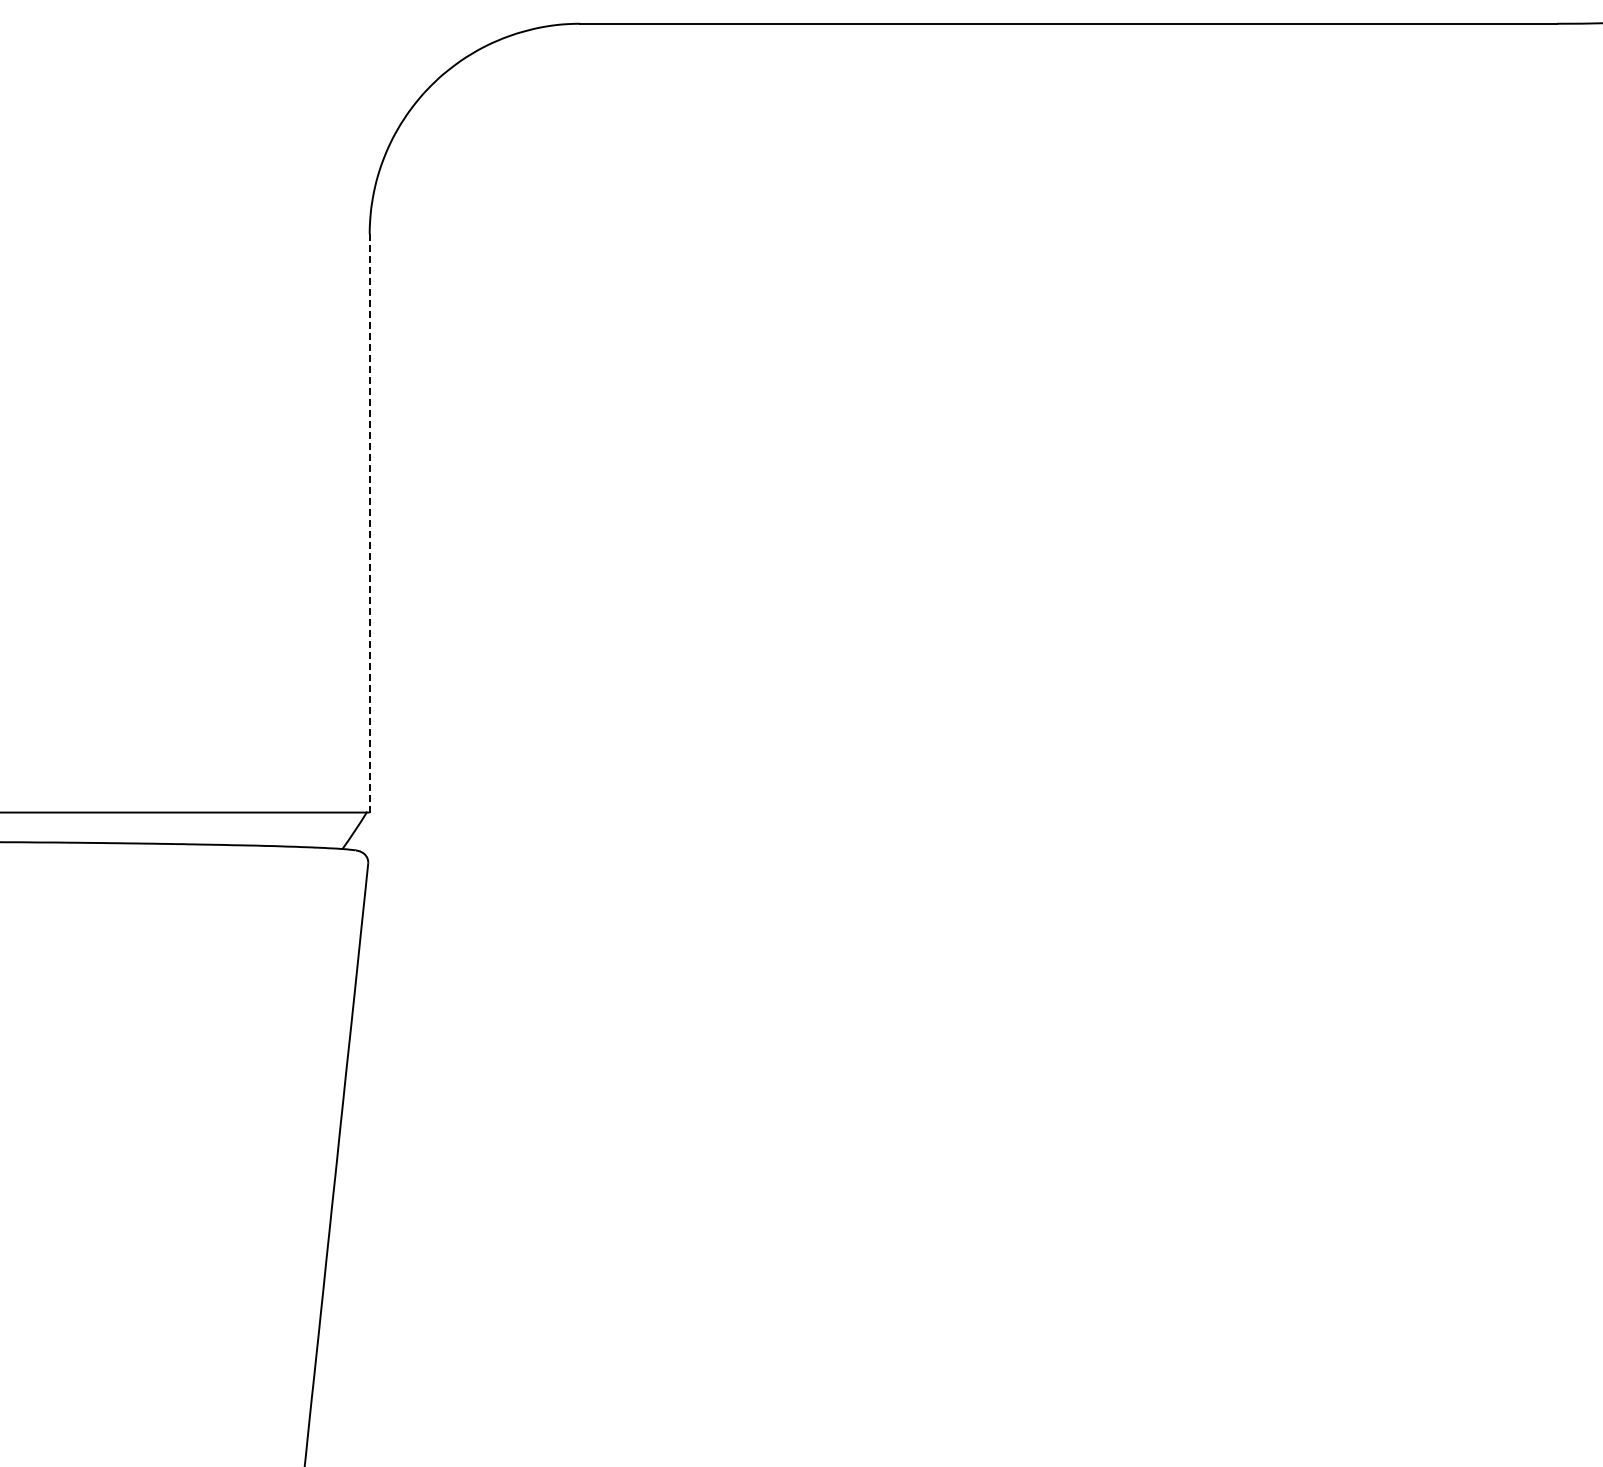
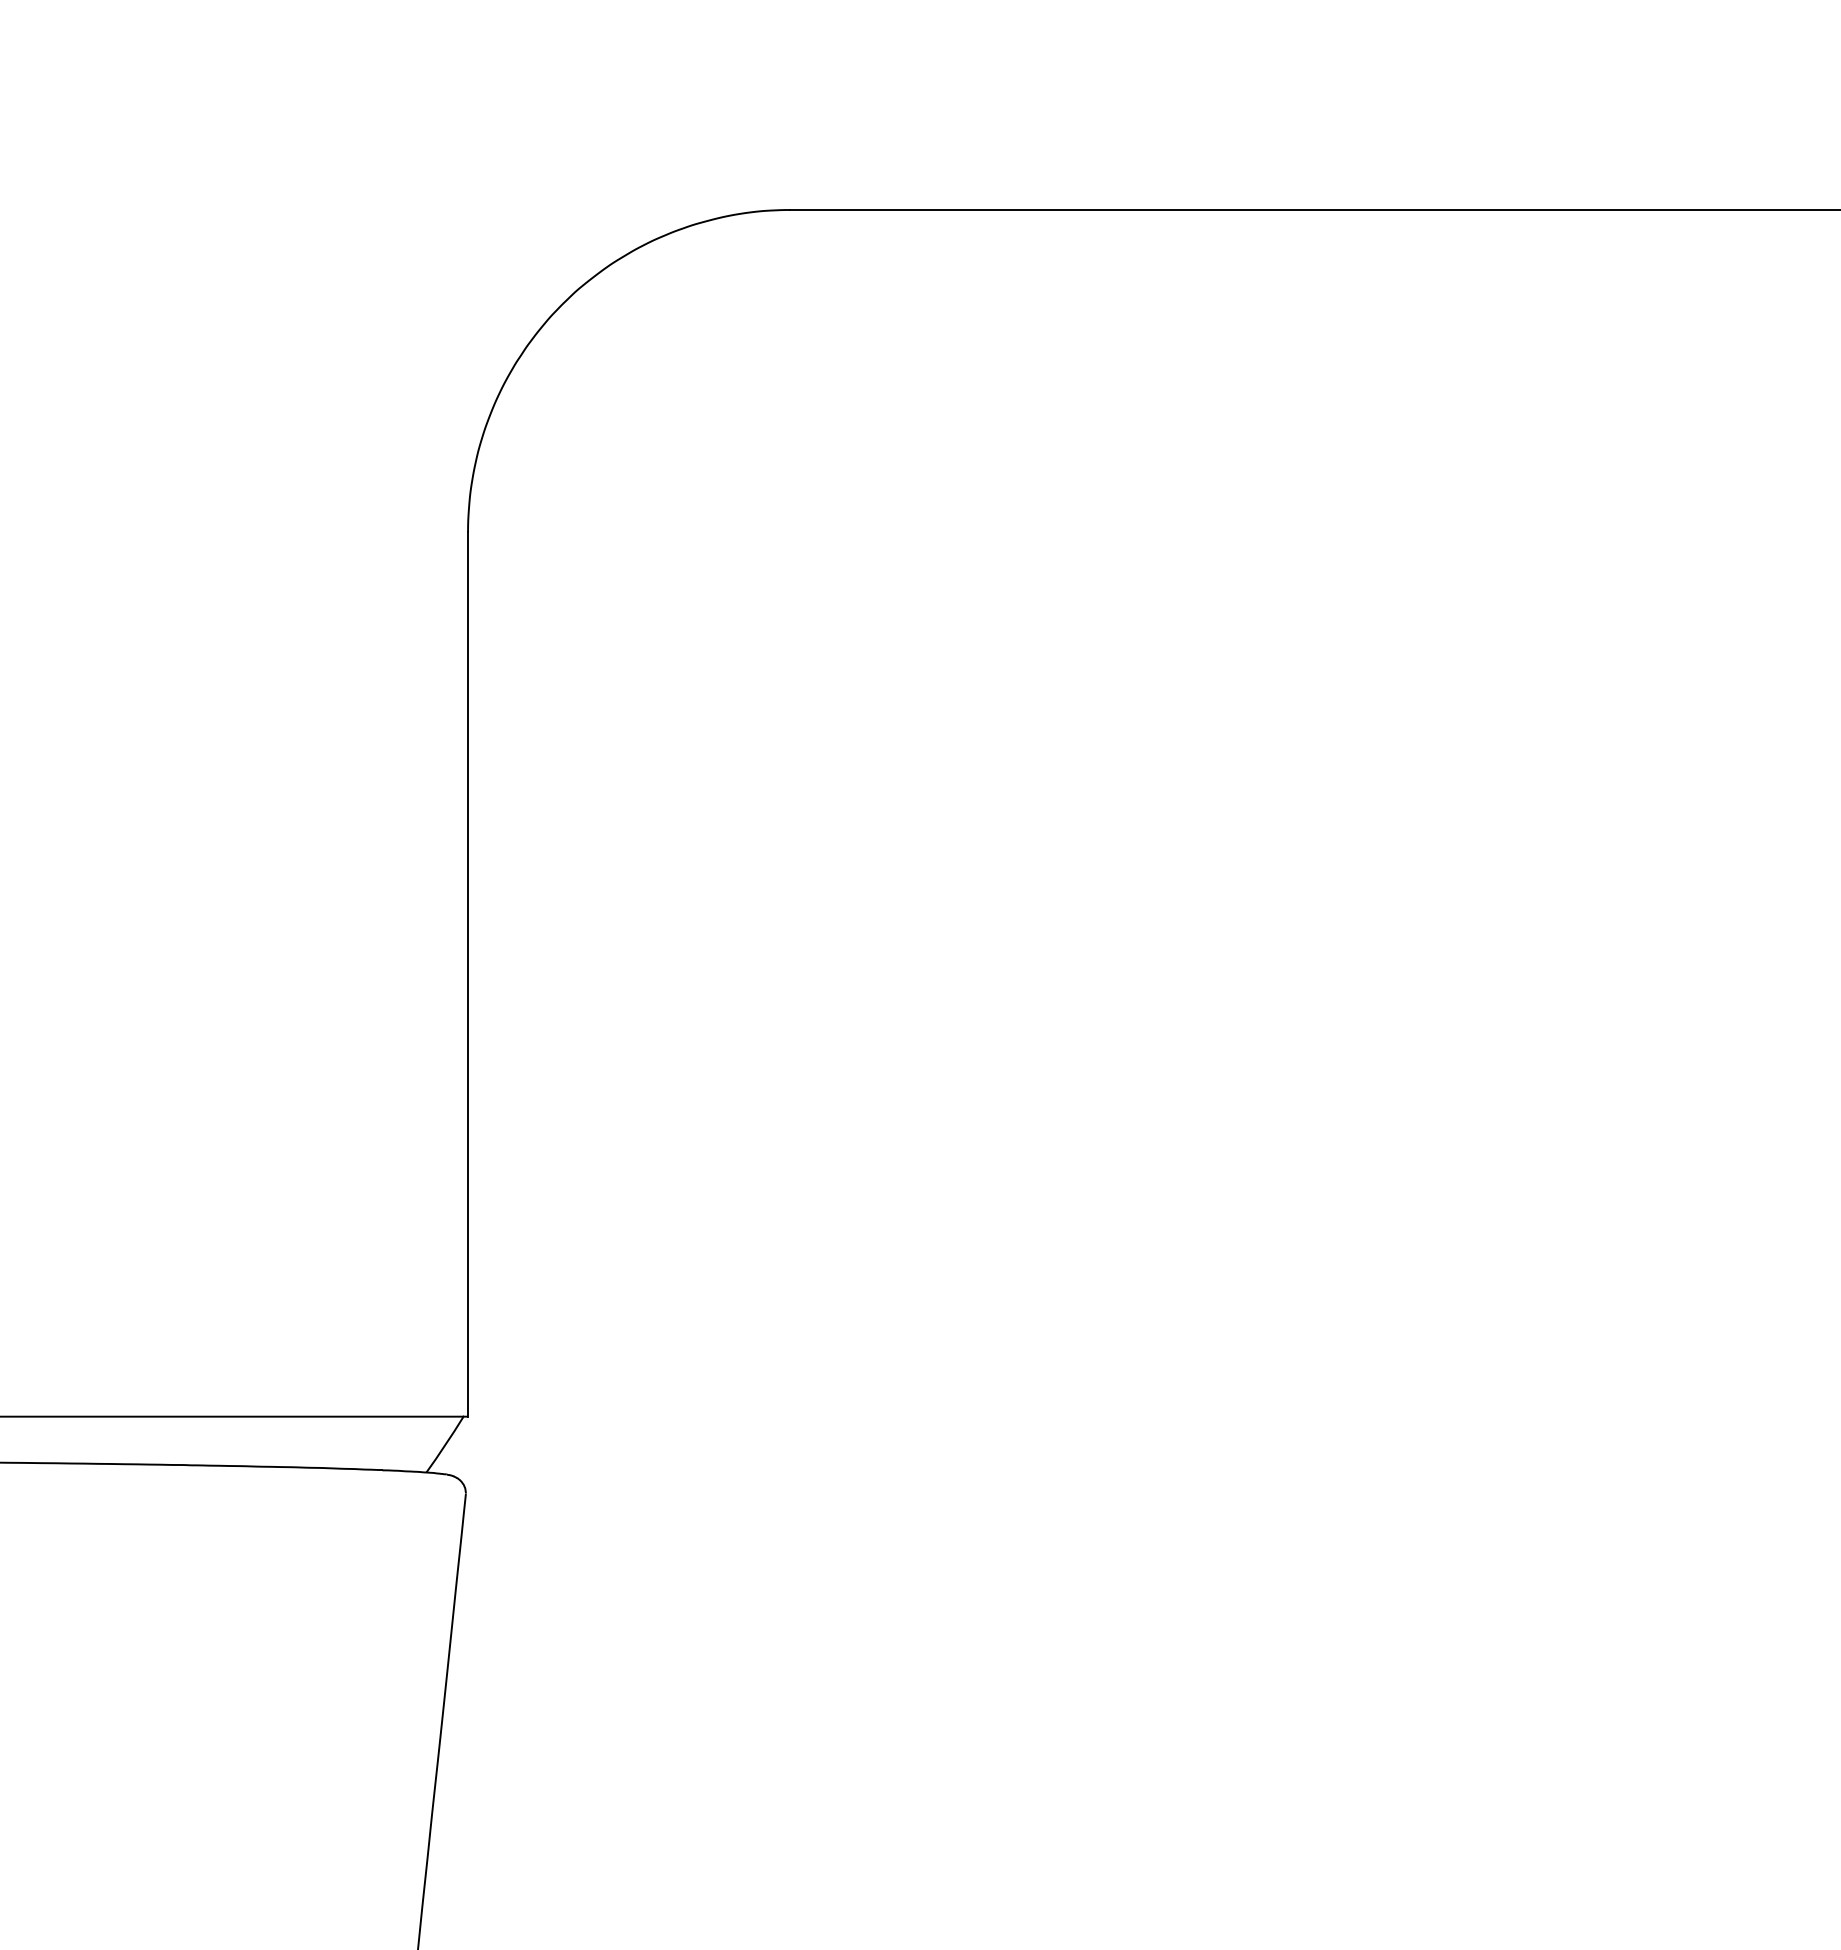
line: (369, 522) -> (467, 972), dashed -> solid

